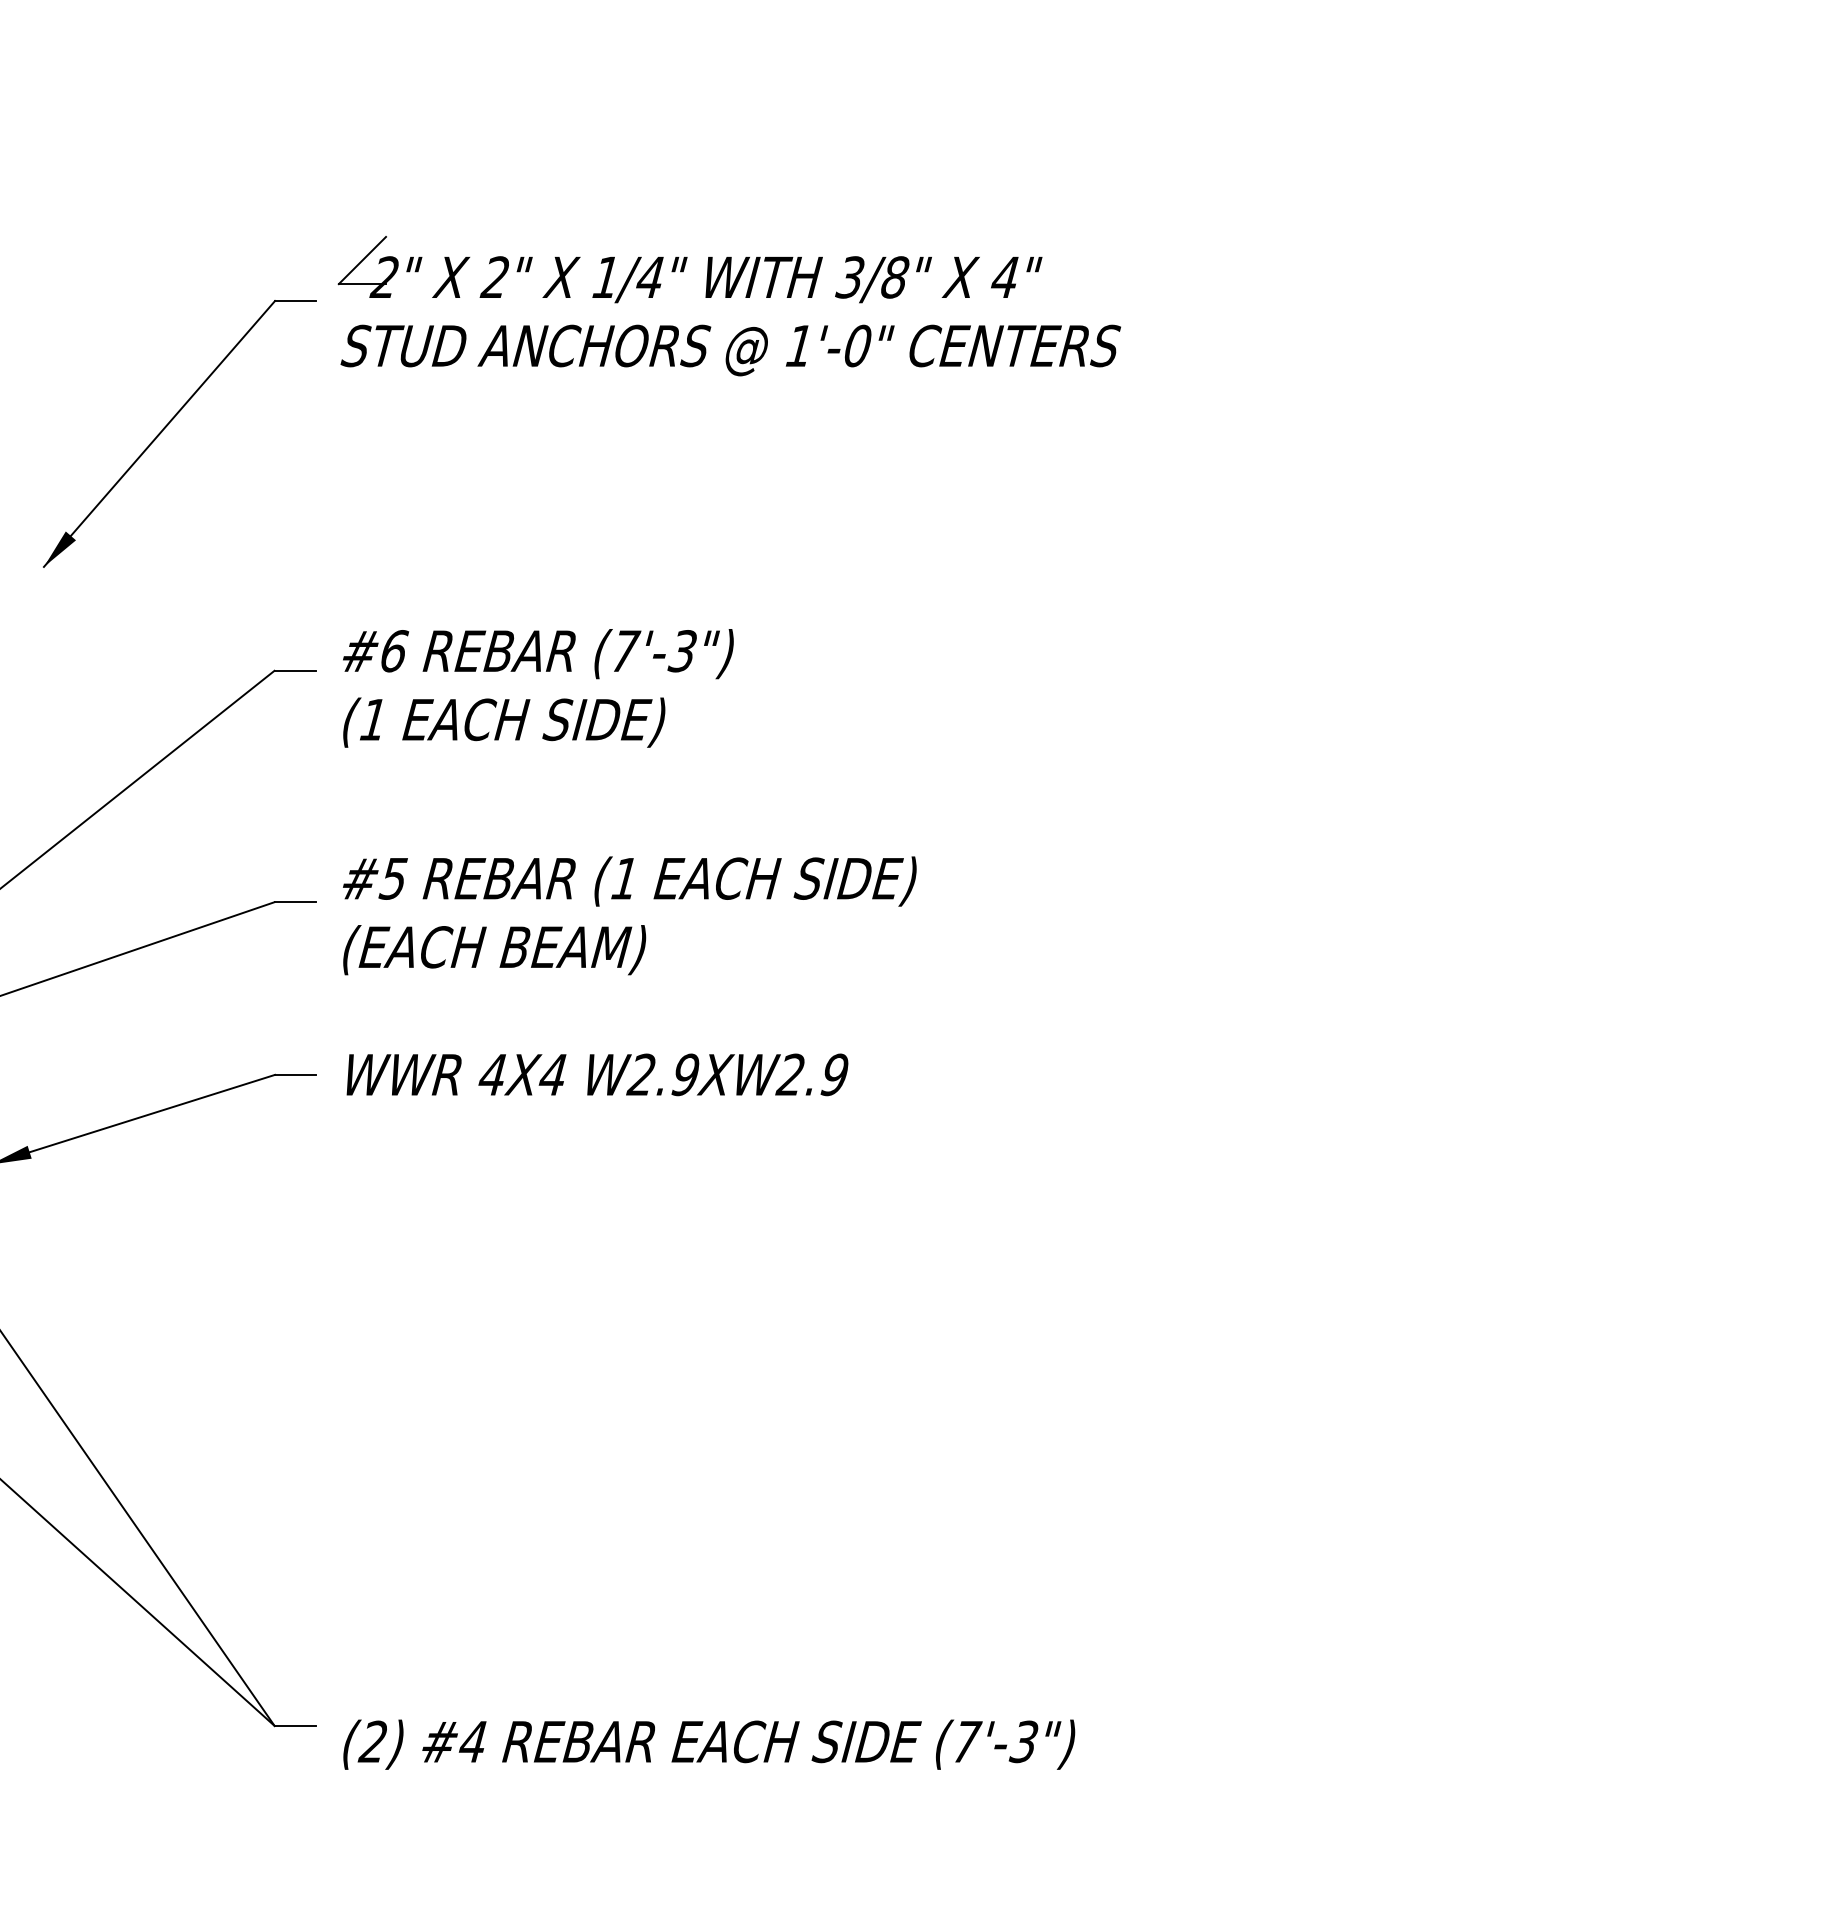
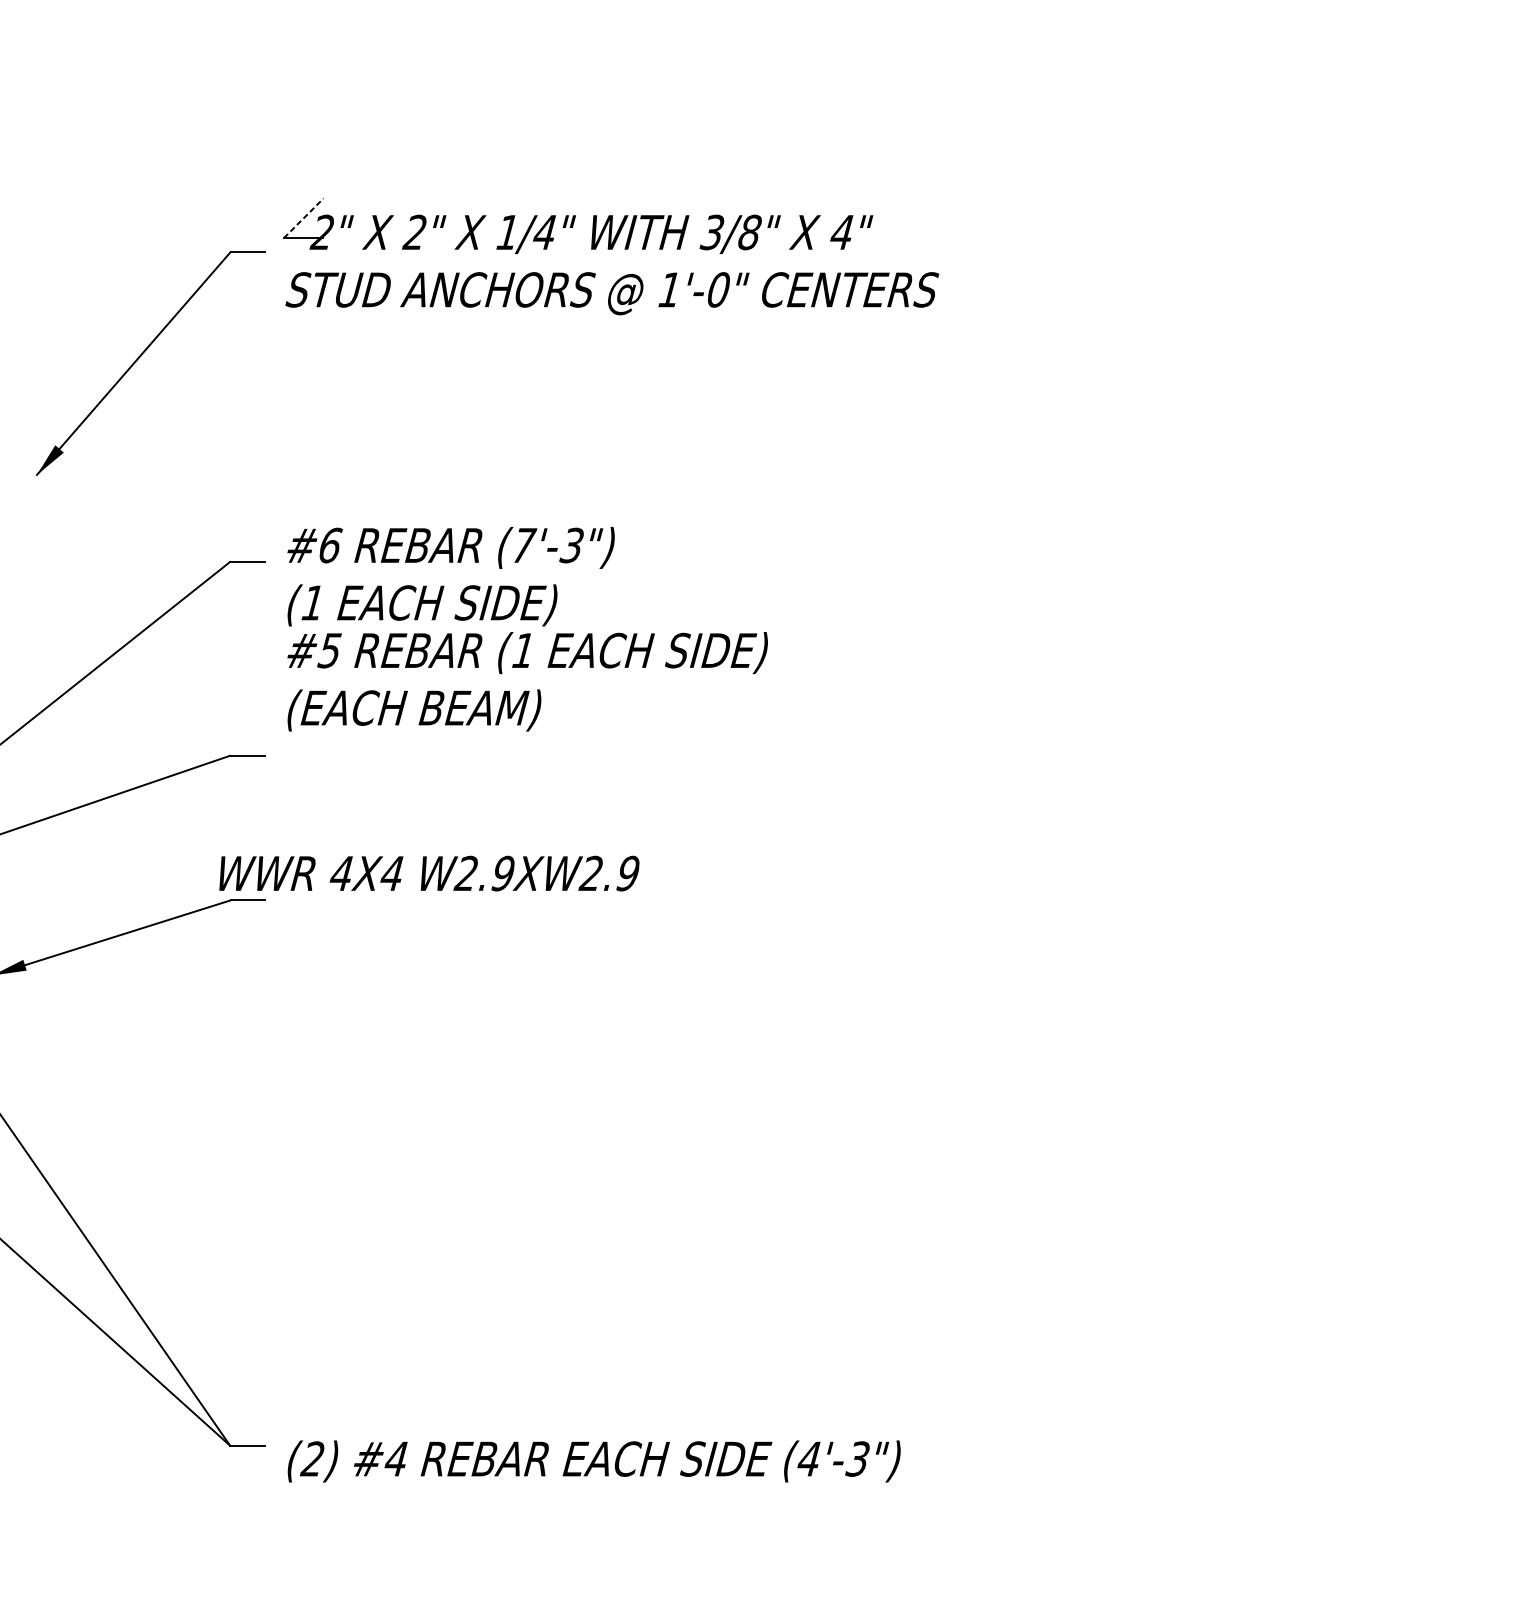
line: (362, 260) -> (303, 218), solid -> dashed
text: (629, 915) -> (527, 681), moved
text: (597, 1074) -> (429, 873), moved
text: (966, 1741) -> (809, 1458), (7'-3") -> (4'-3")

